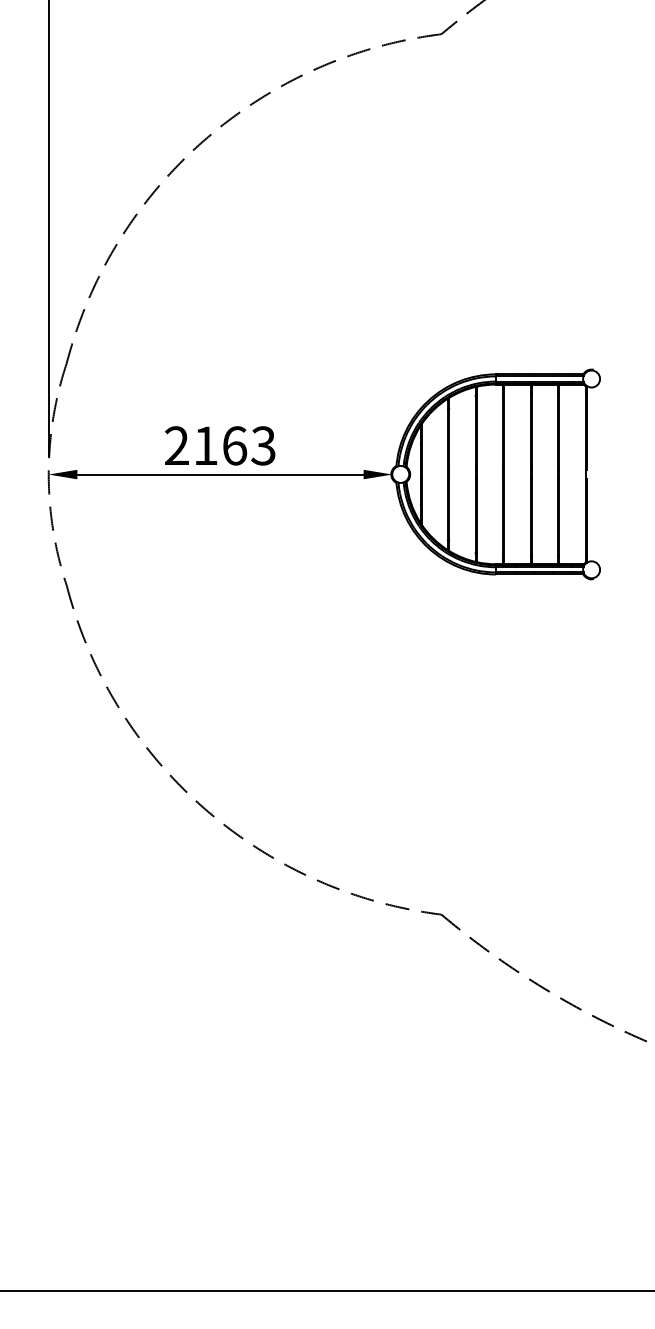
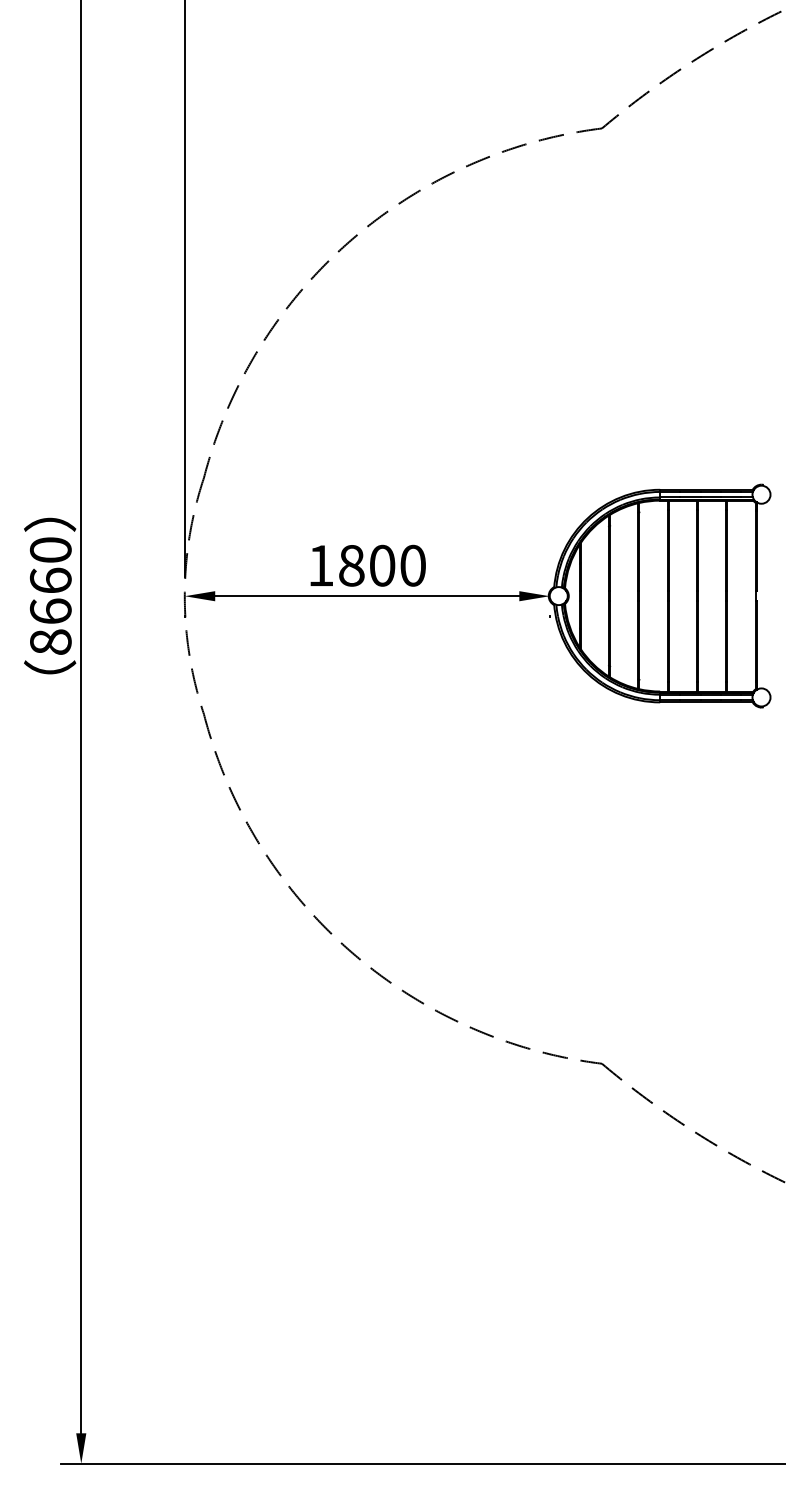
text: (219, 445) -> (366, 565), 2163 -> 1800

